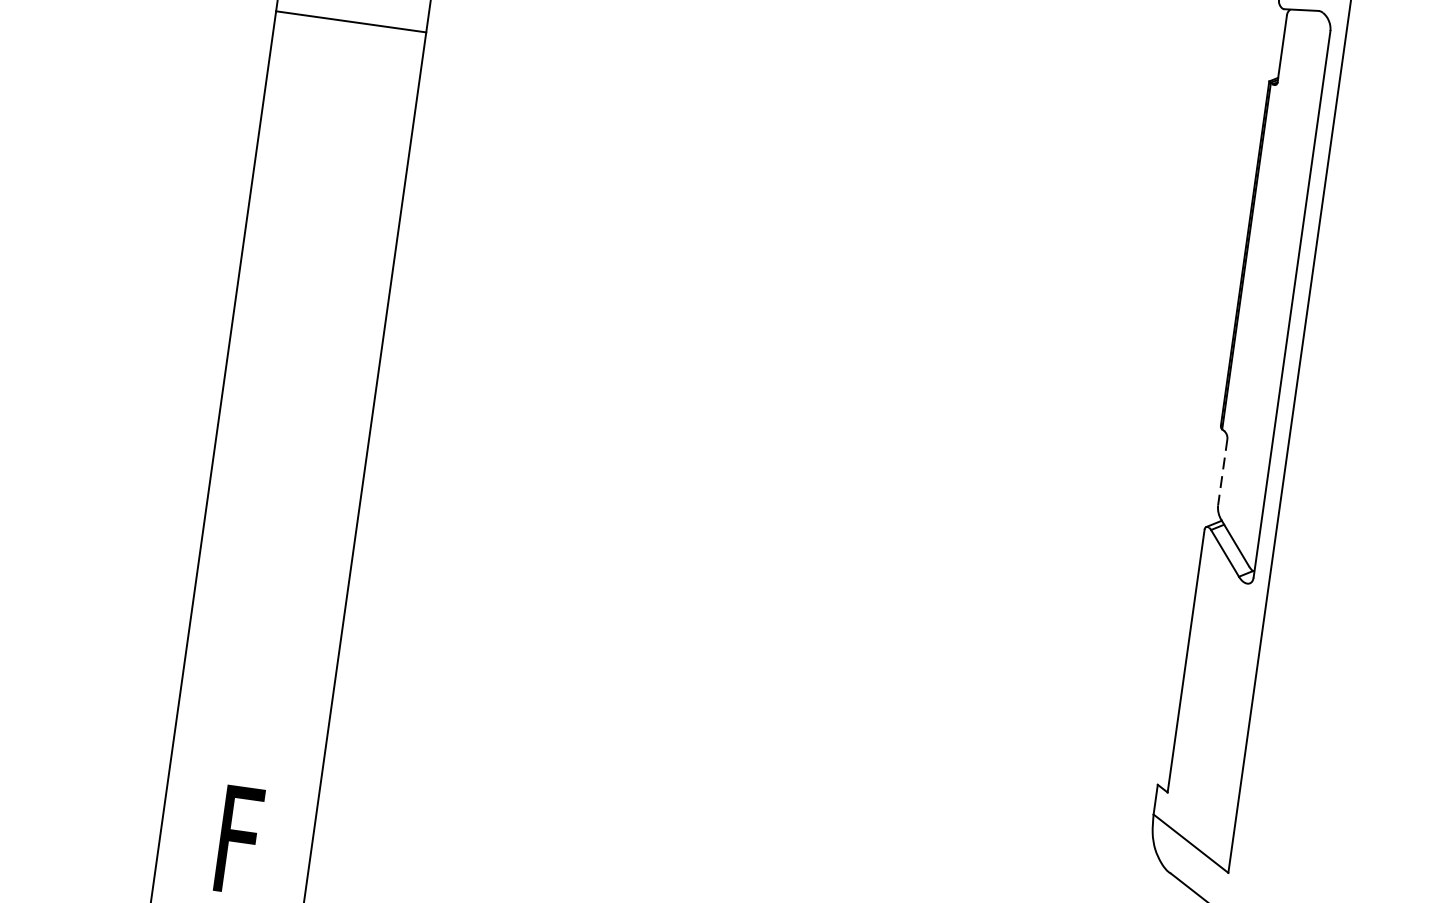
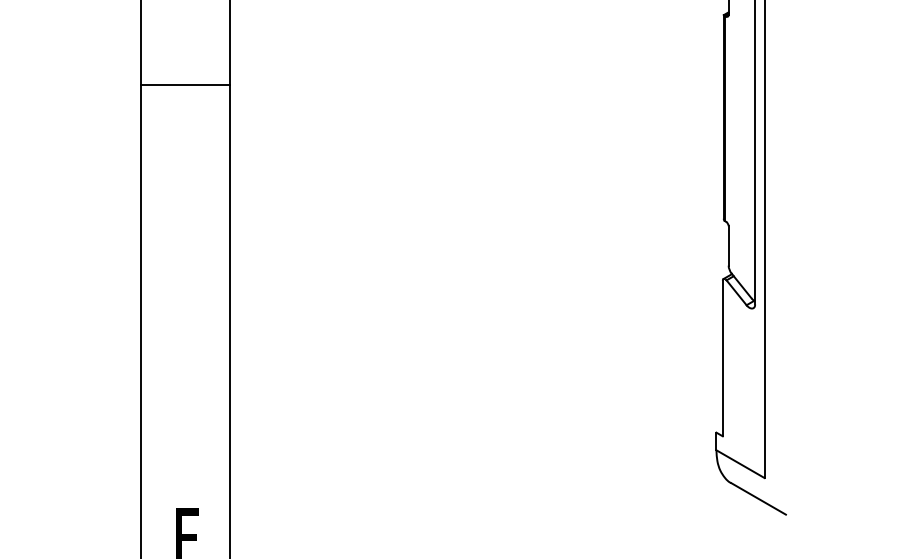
line: (350, 21) -> (185, 85), moved
line: (1222, 471) -> (728, 245), dashed -> solid

